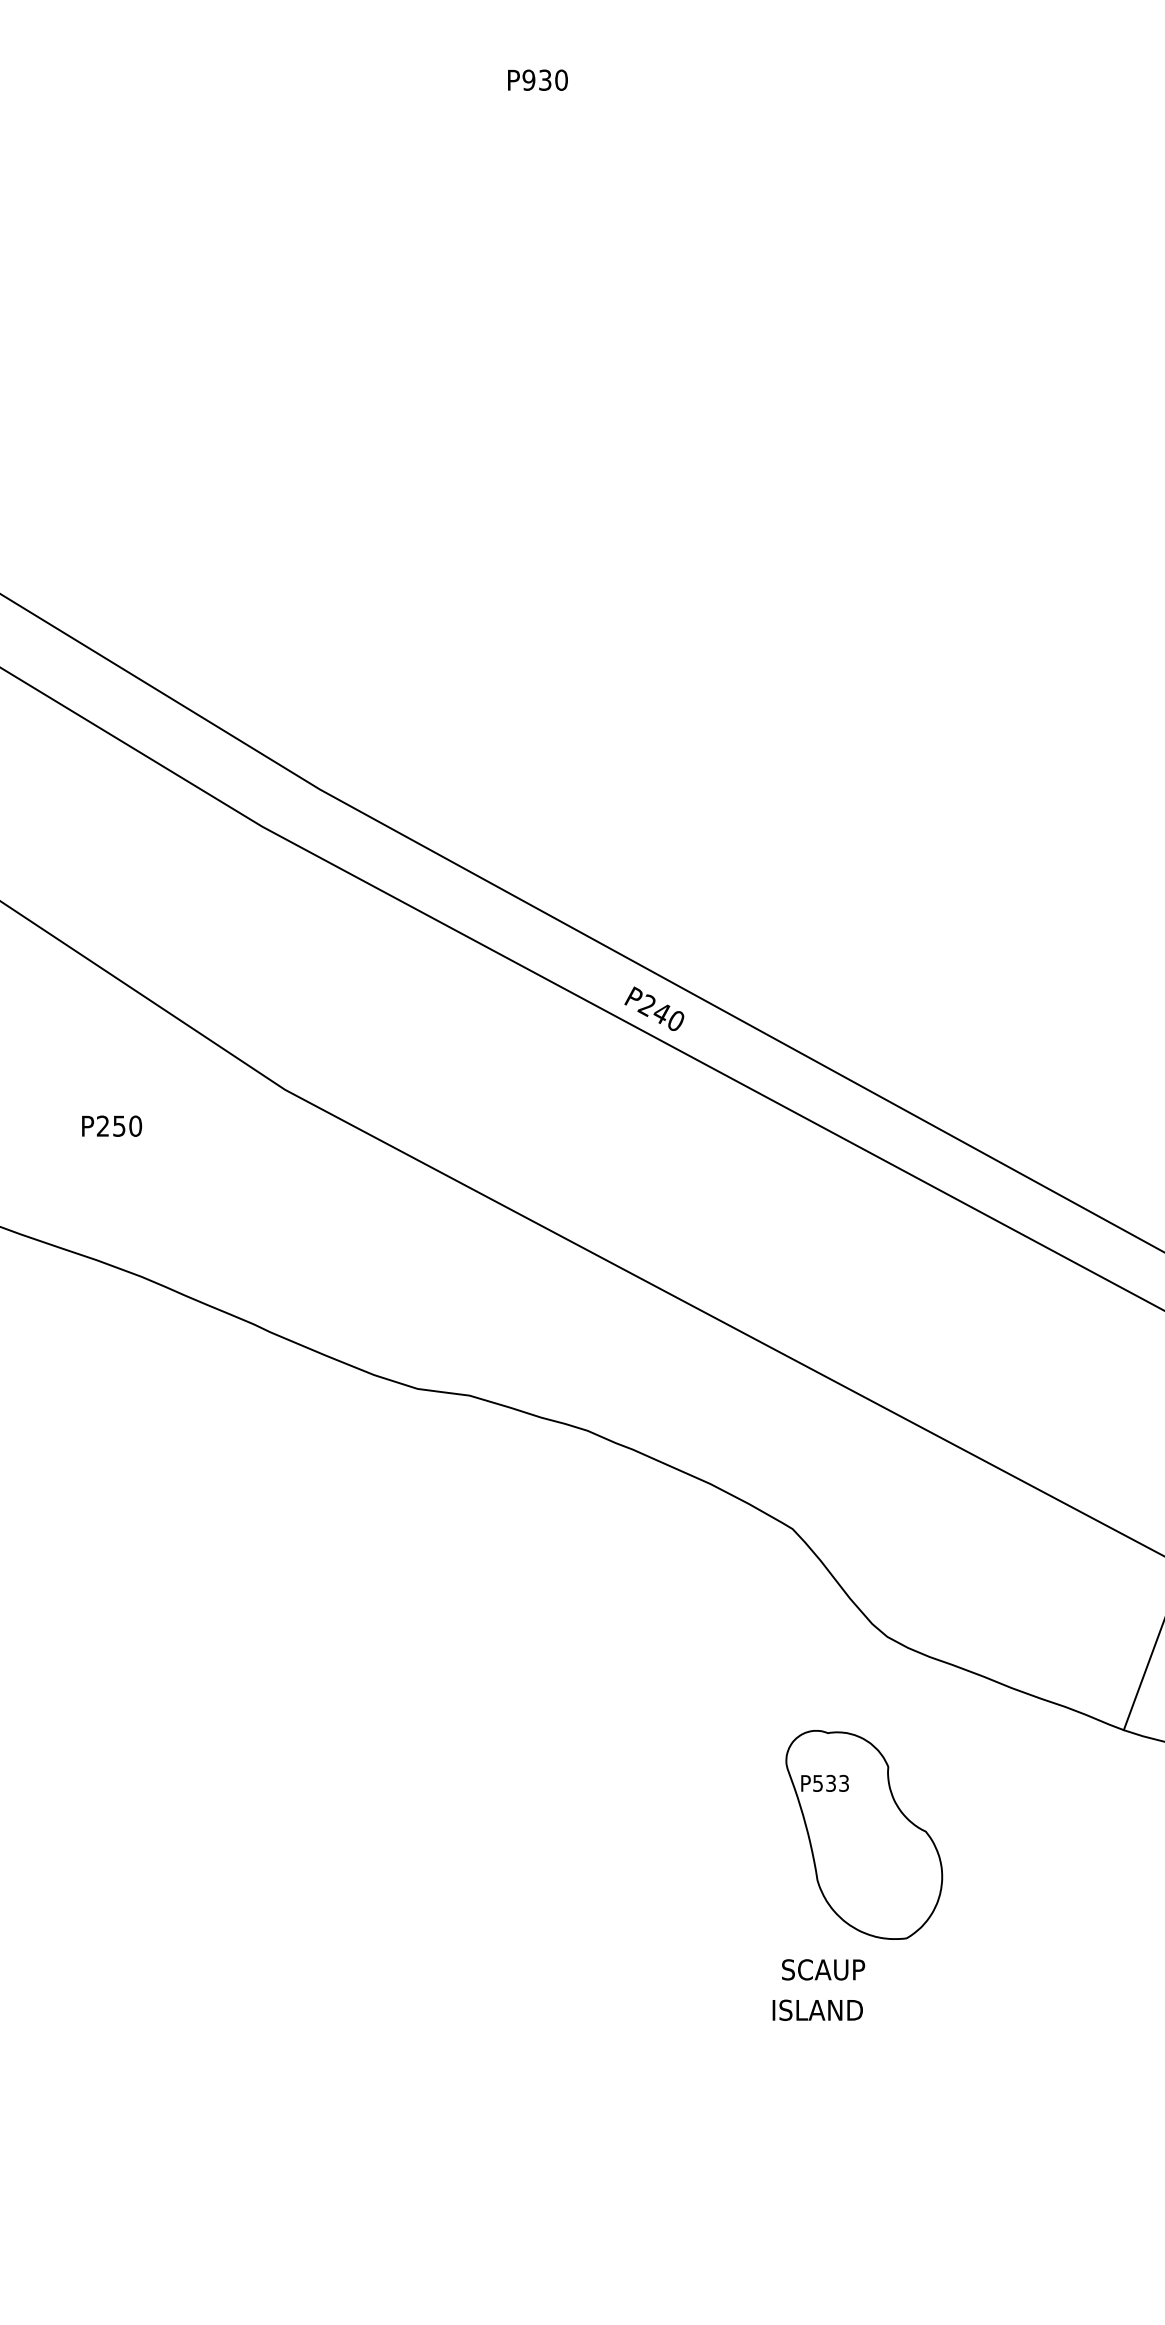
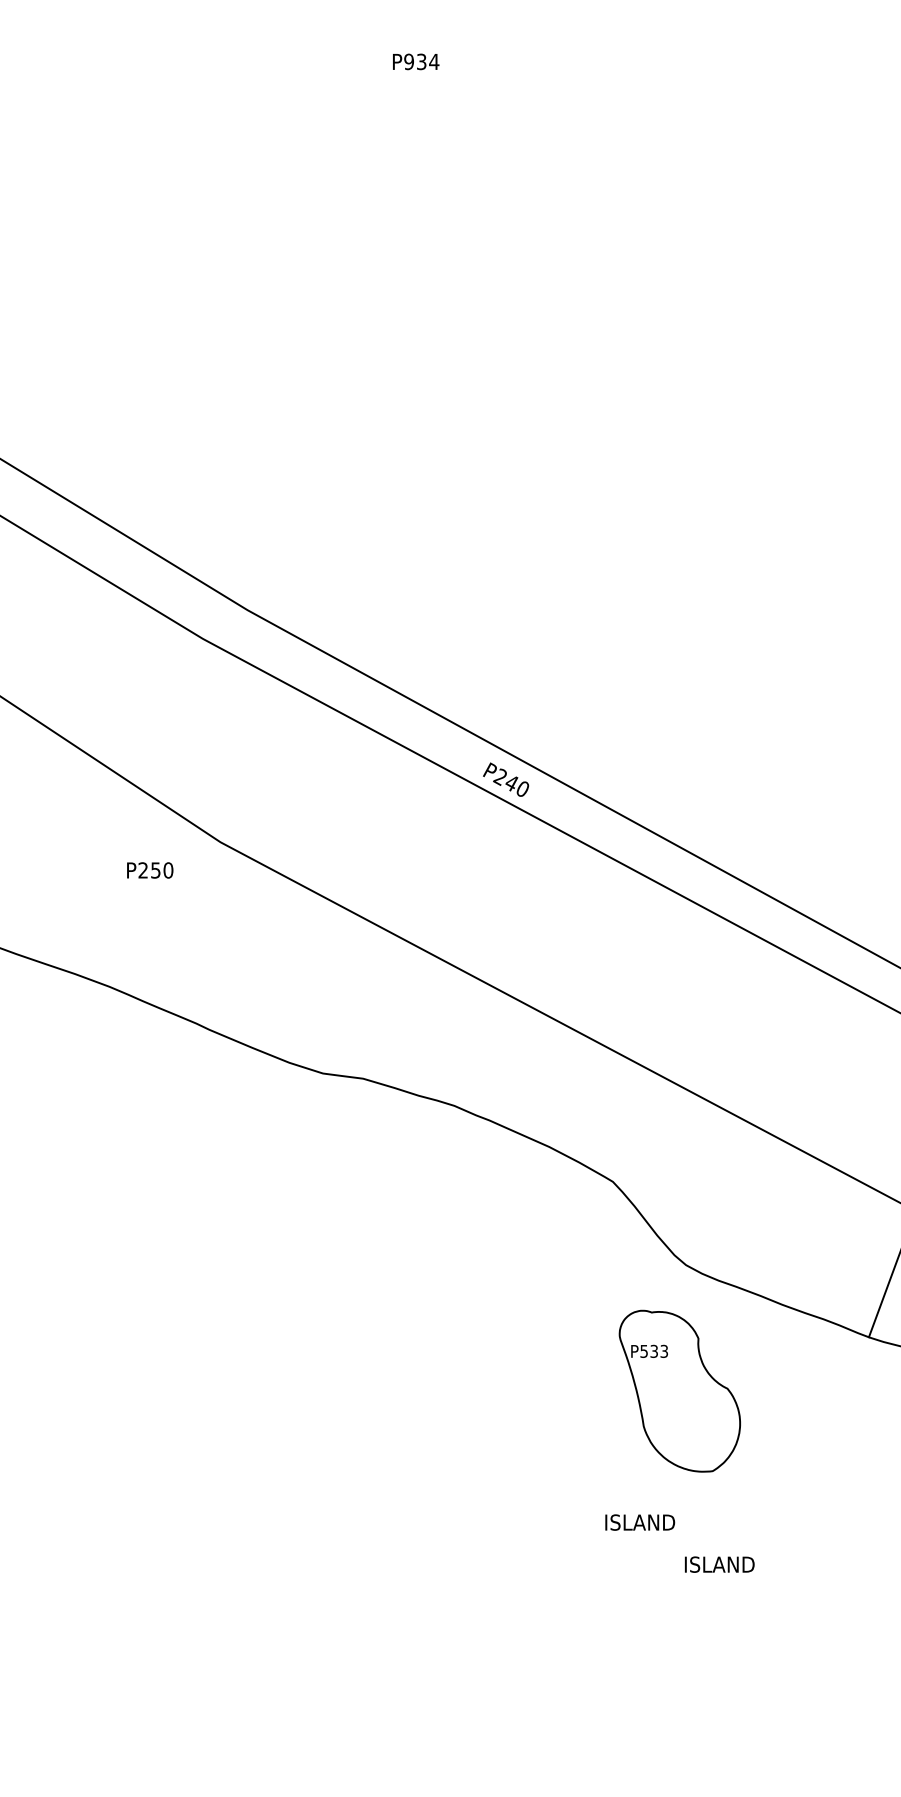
text: (561, 79) -> (434, 61), P930 -> P934
text: (112, 1125) -> (150, 869), moved
part: (864, 1834) -> (680, 1390), moved
text: (827, 1969) -> (639, 1522), SCAUP -> ISLAND
text: (817, 2009) -> (719, 1564), moved

